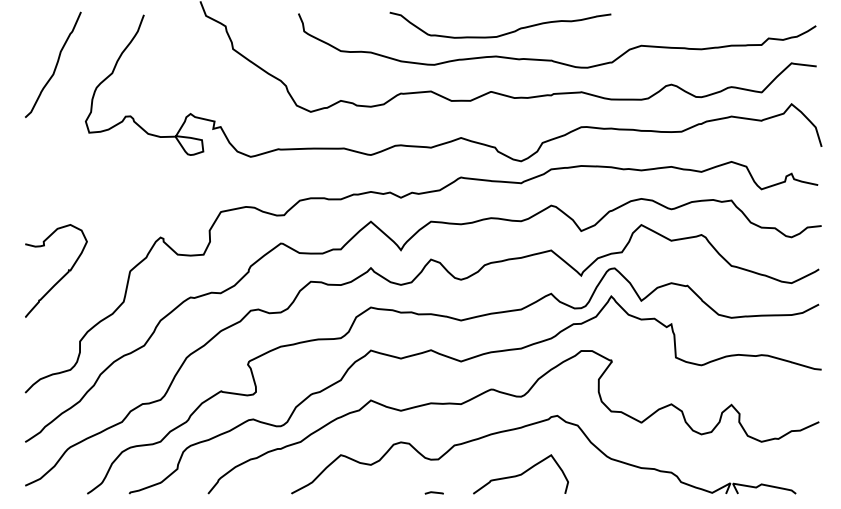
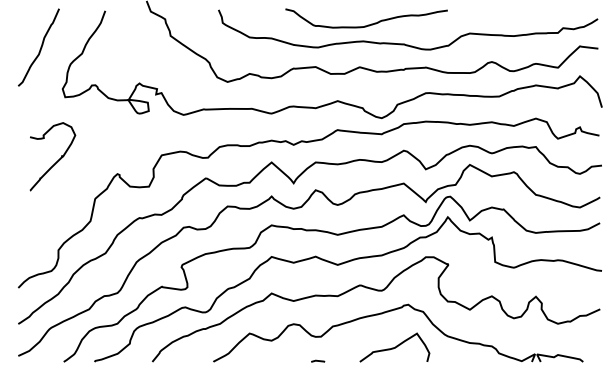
curve: (62, 276) -> (57, 160), moved
curve: (520, 474) -> (394, 347), moved

